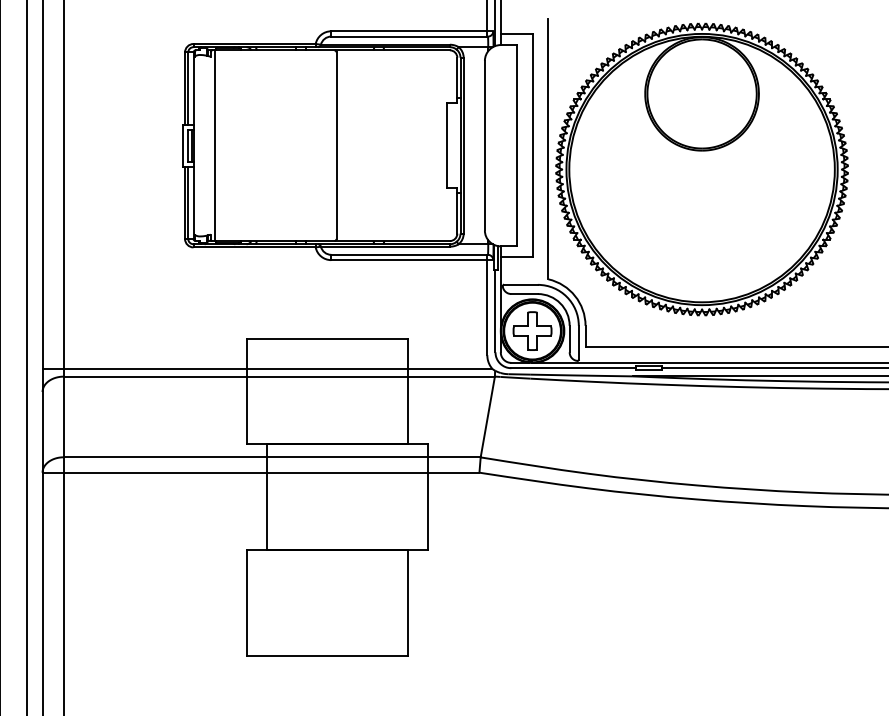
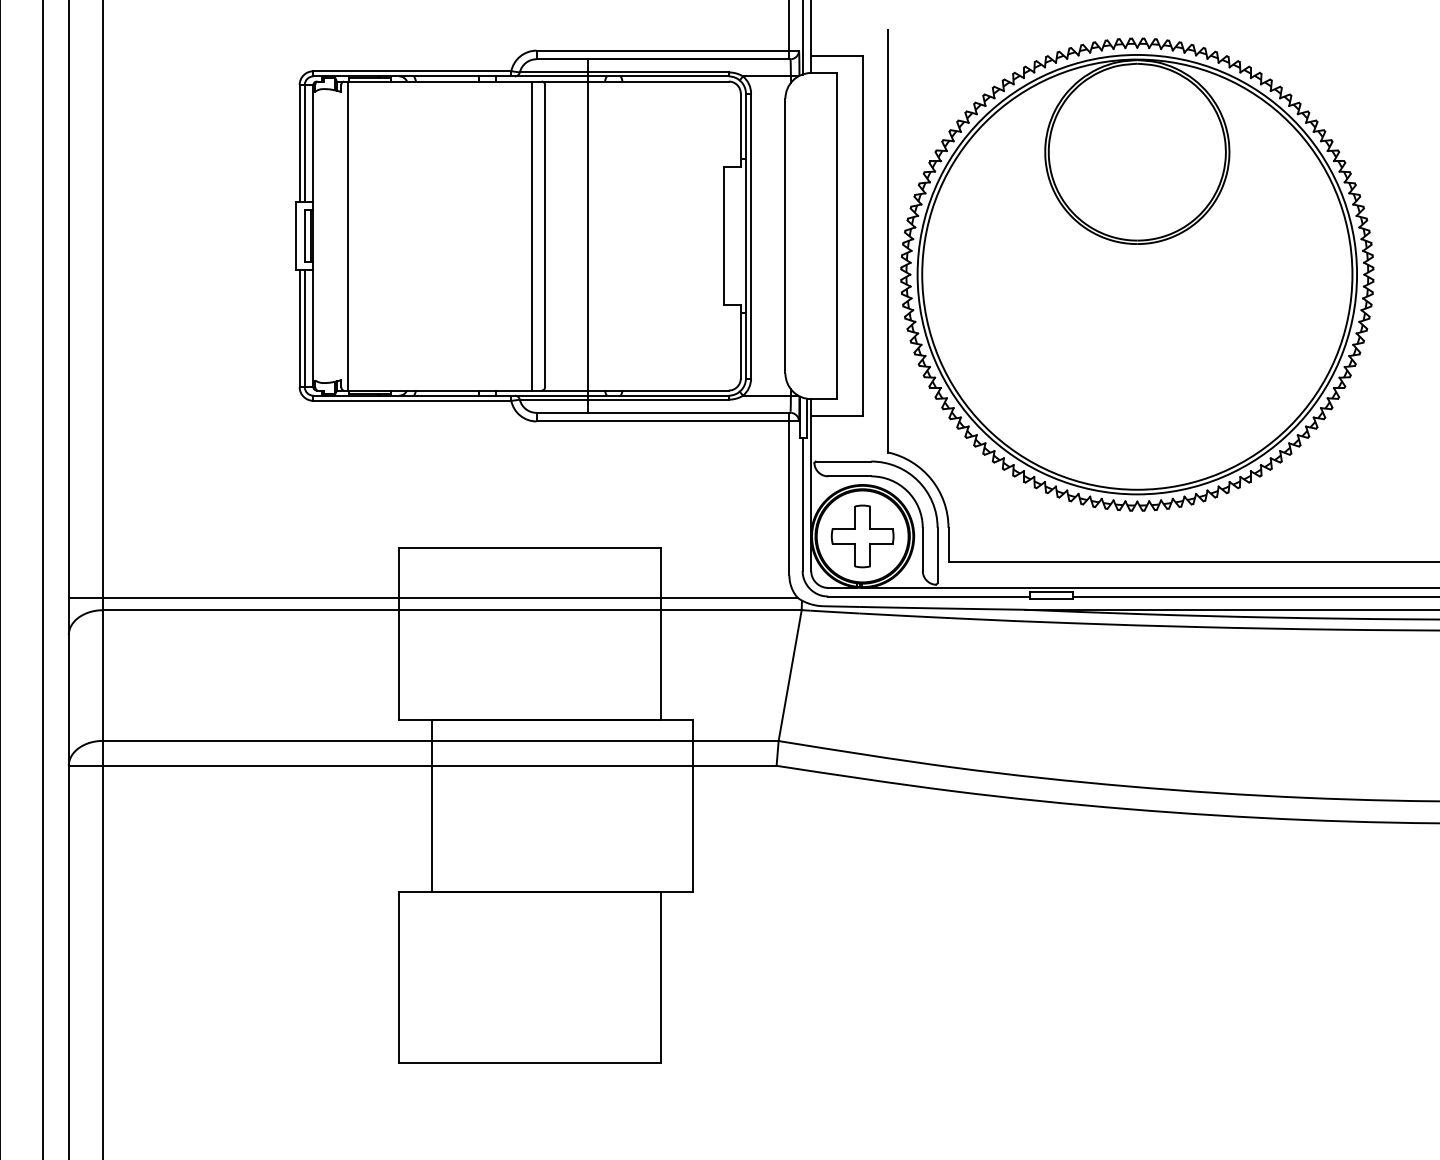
line: (328, 145) -> (532, 235), added
line: (363, 145) -> (588, 235), added

